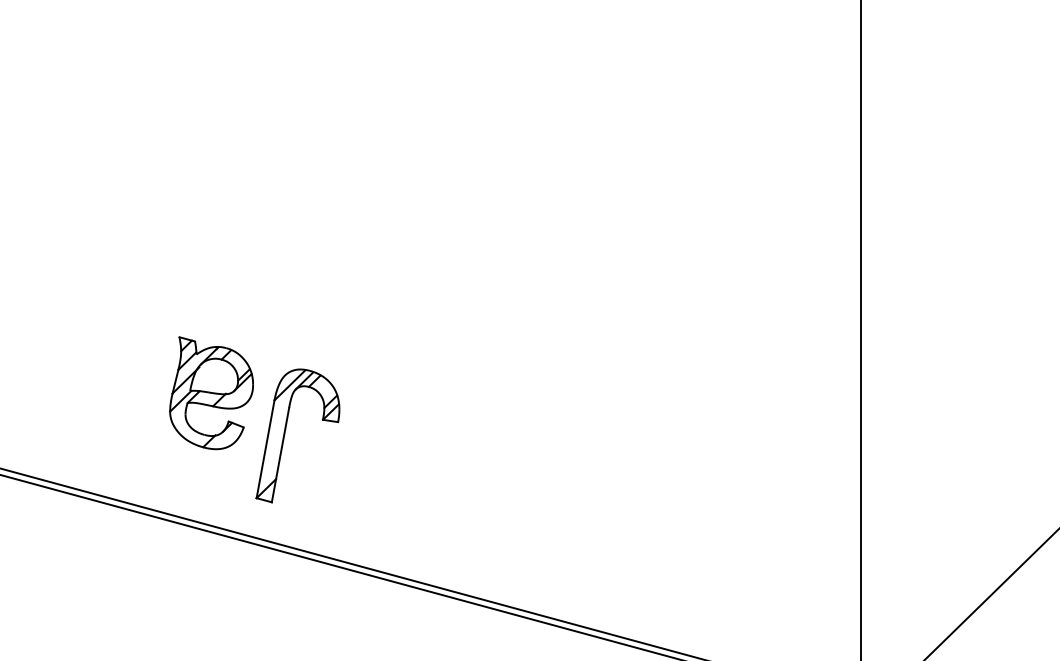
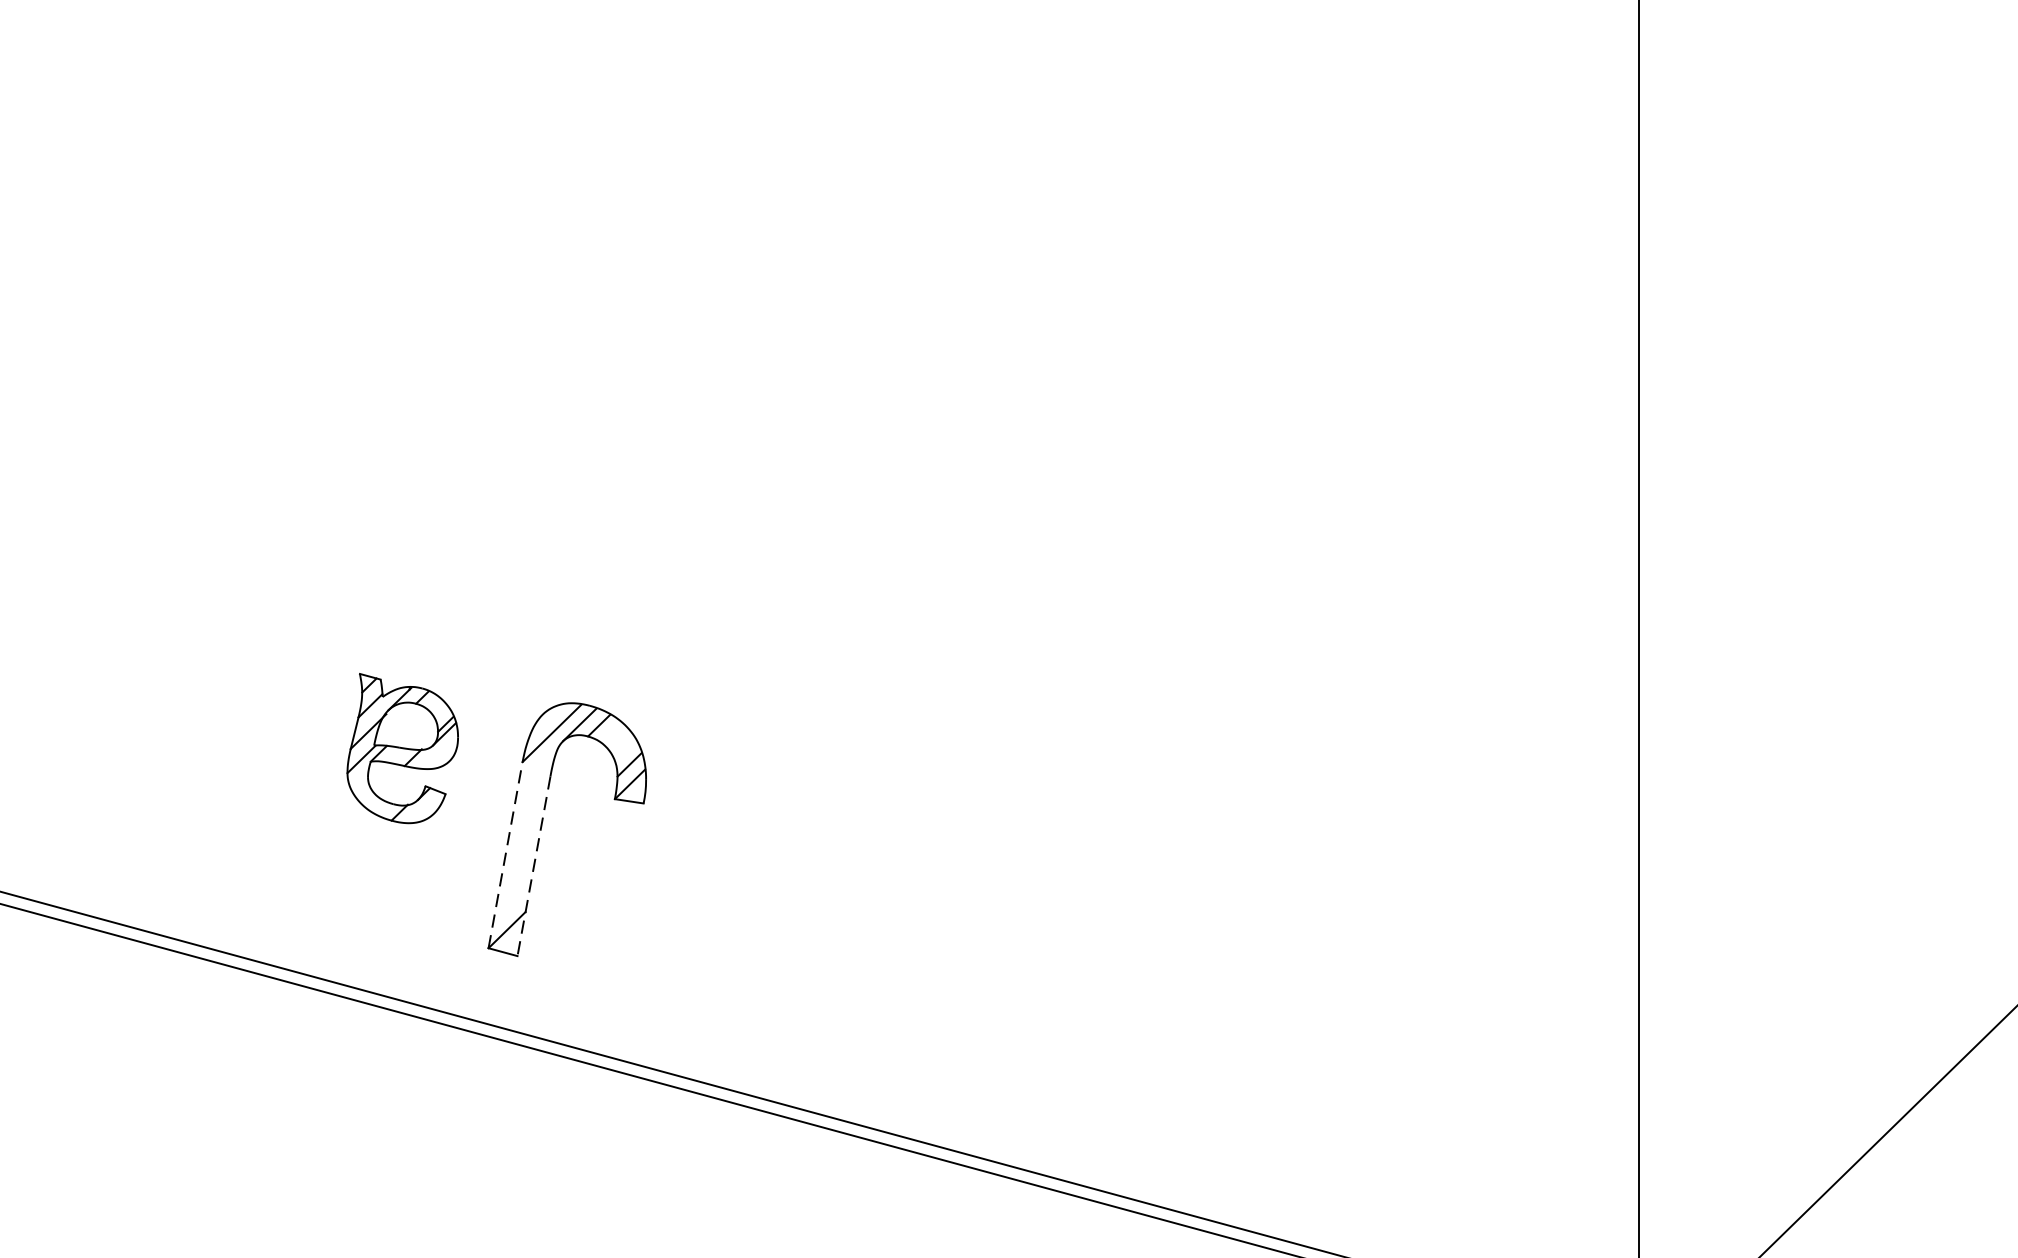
part: (211, 393) -> (402, 748), size x0.7
line: (265, 449) -> (505, 855), solid -> dashed
line: (280, 455) -> (533, 866), solid -> dashed

